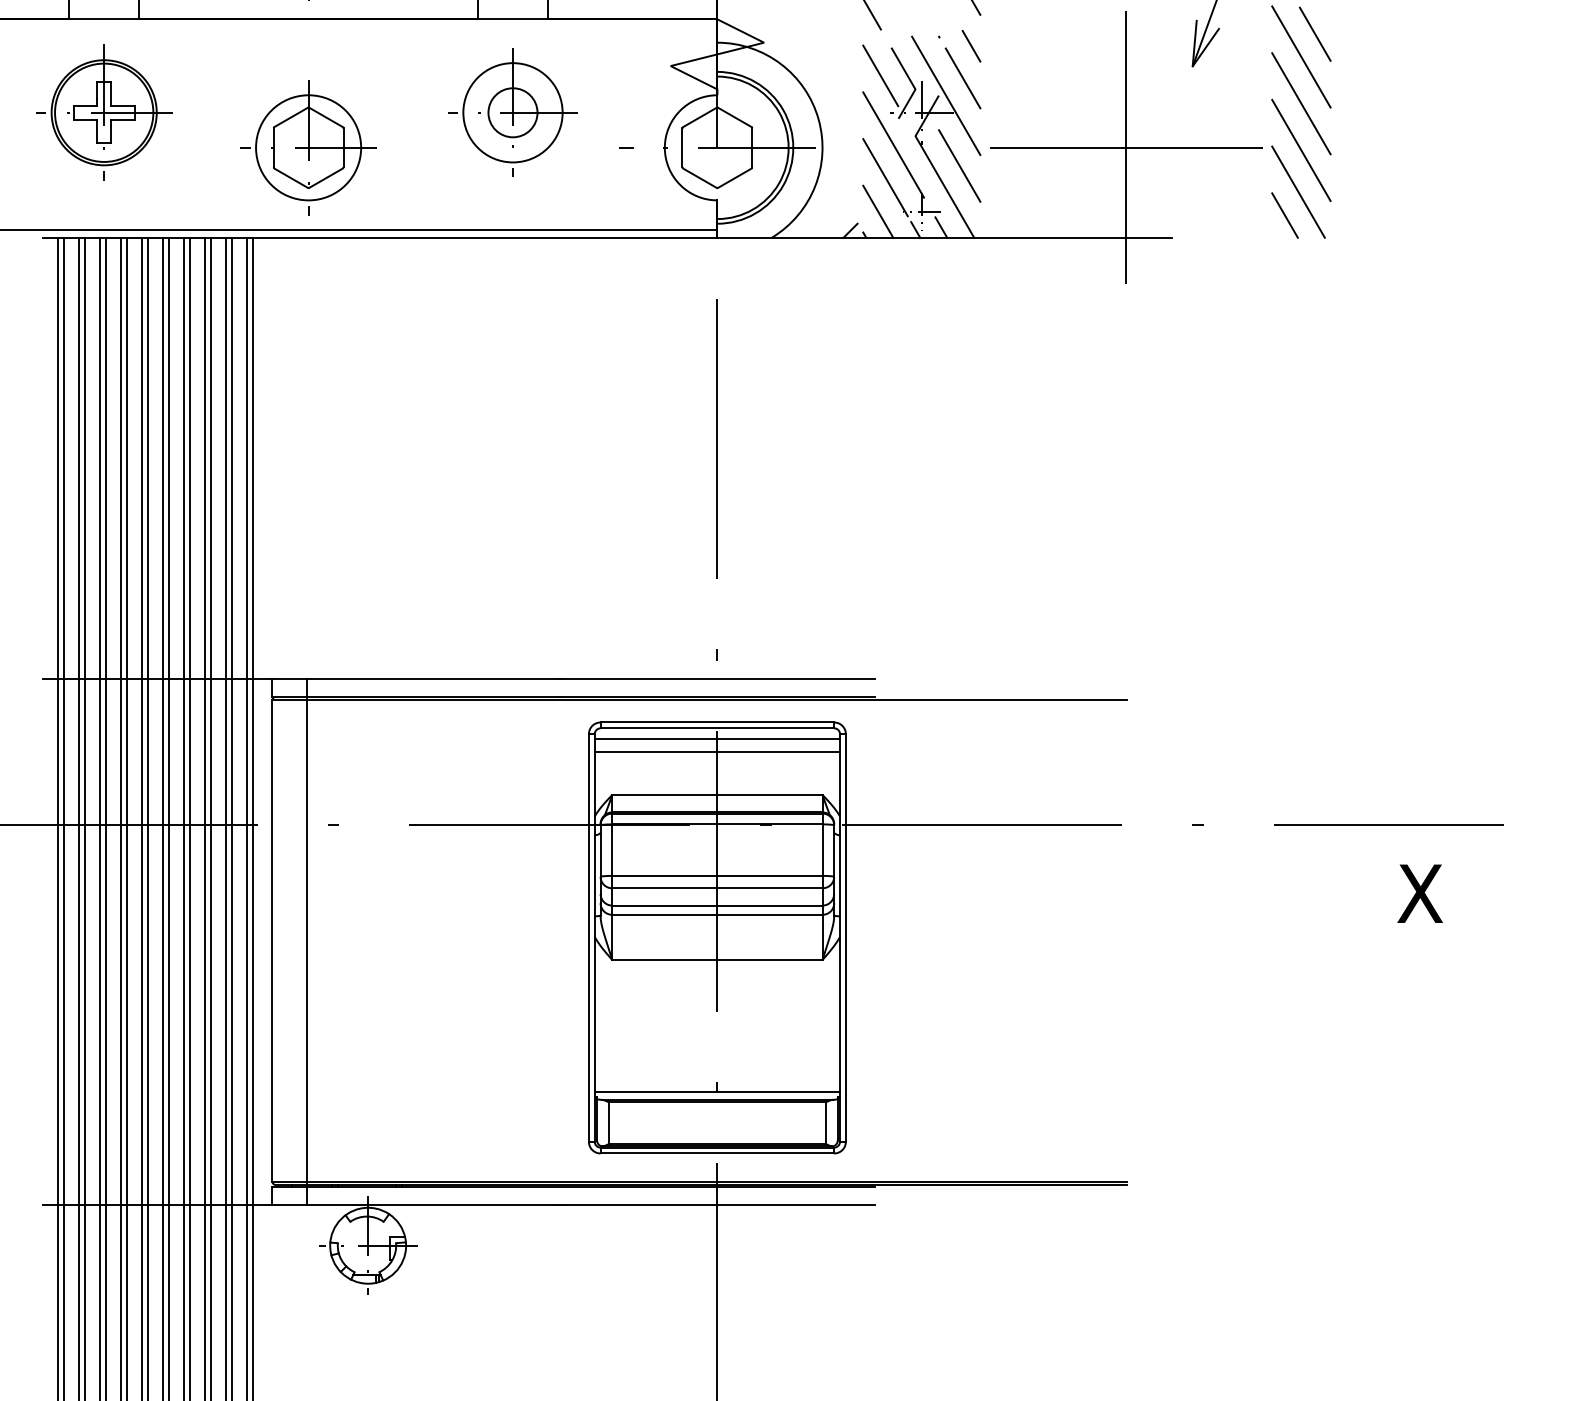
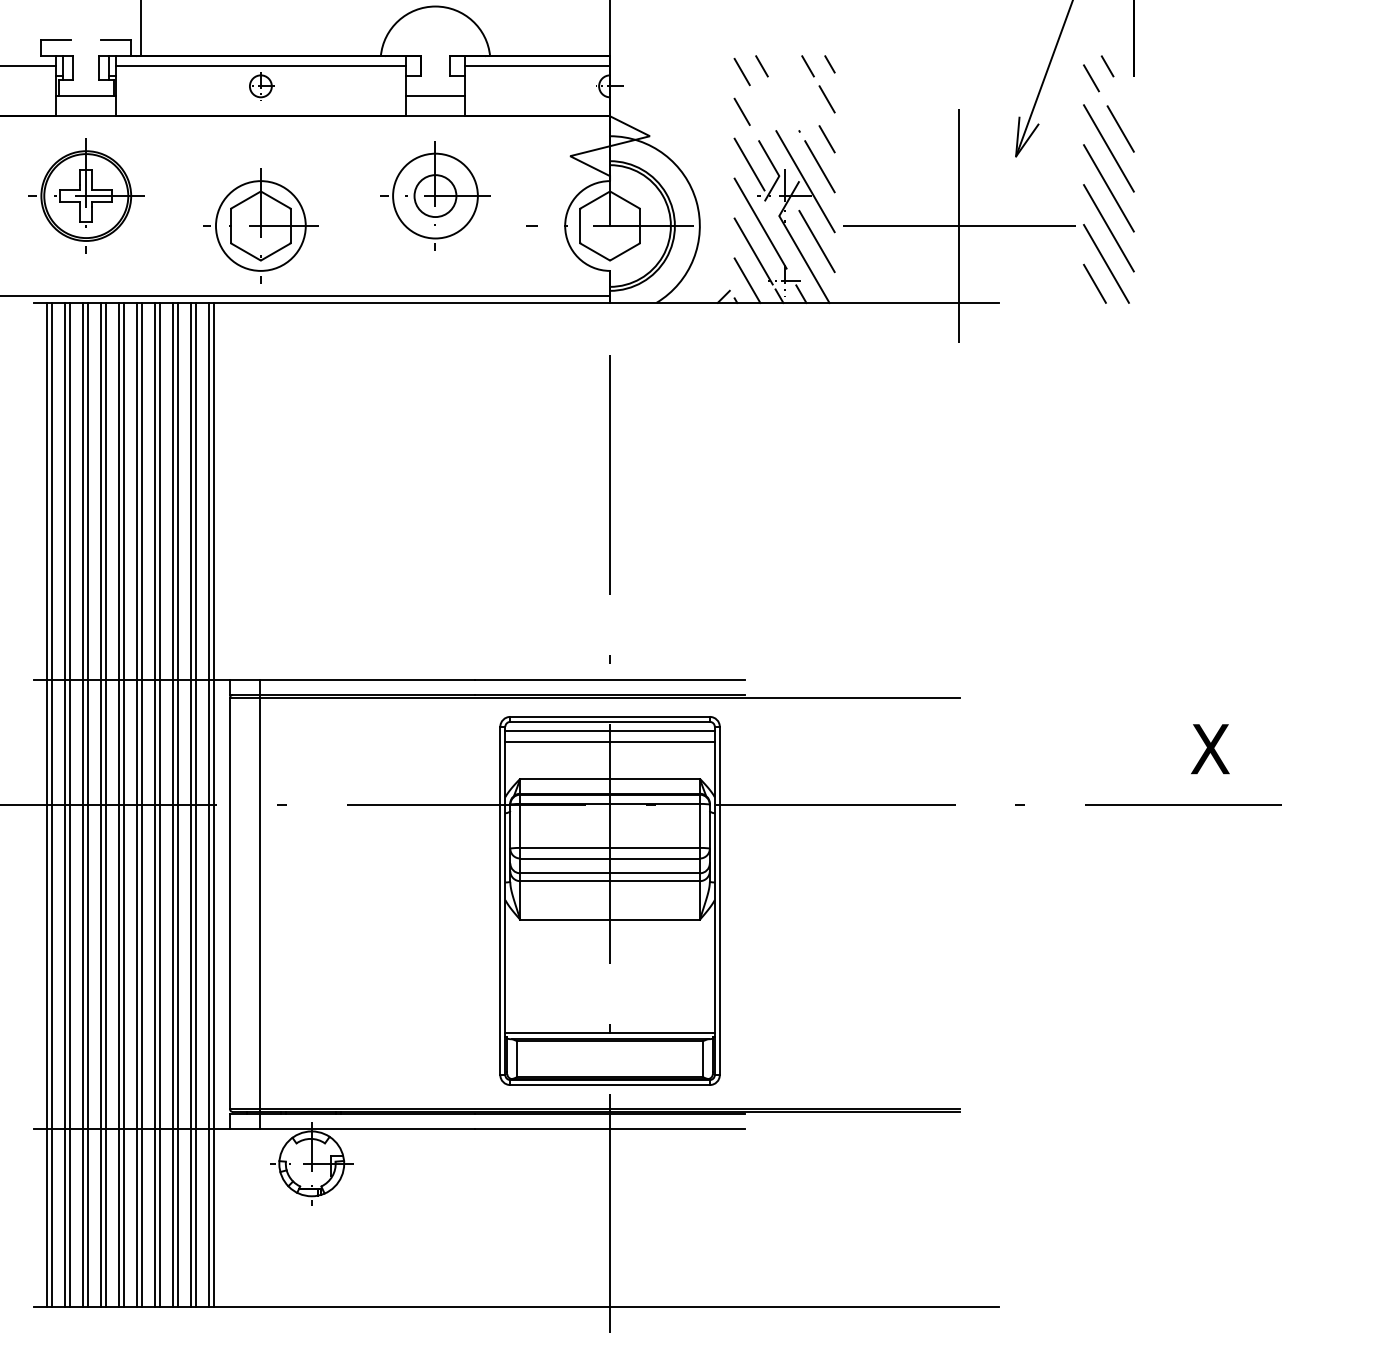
text: (1420, 894) -> (1210, 749), moved

